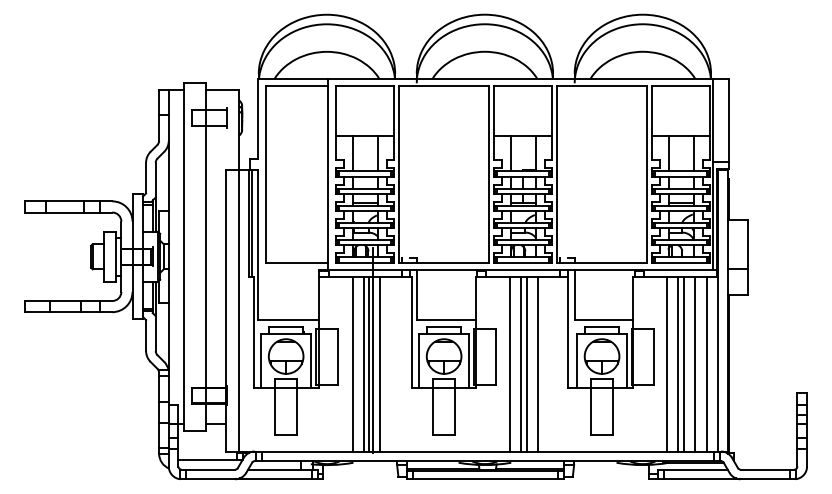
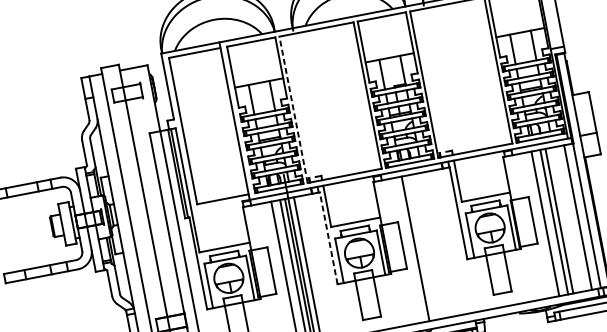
line: (399, 174) -> (293, 109), solid -> dashed
line: (411, 332) -> (328, 238), solid -> dashed
line: (521, 363) -> (424, 246), removed
line: (526, 363) -> (428, 245), removed
line: (537, 363) -> (437, 244), removed
line: (695, 363) -> (568, 218), removed

